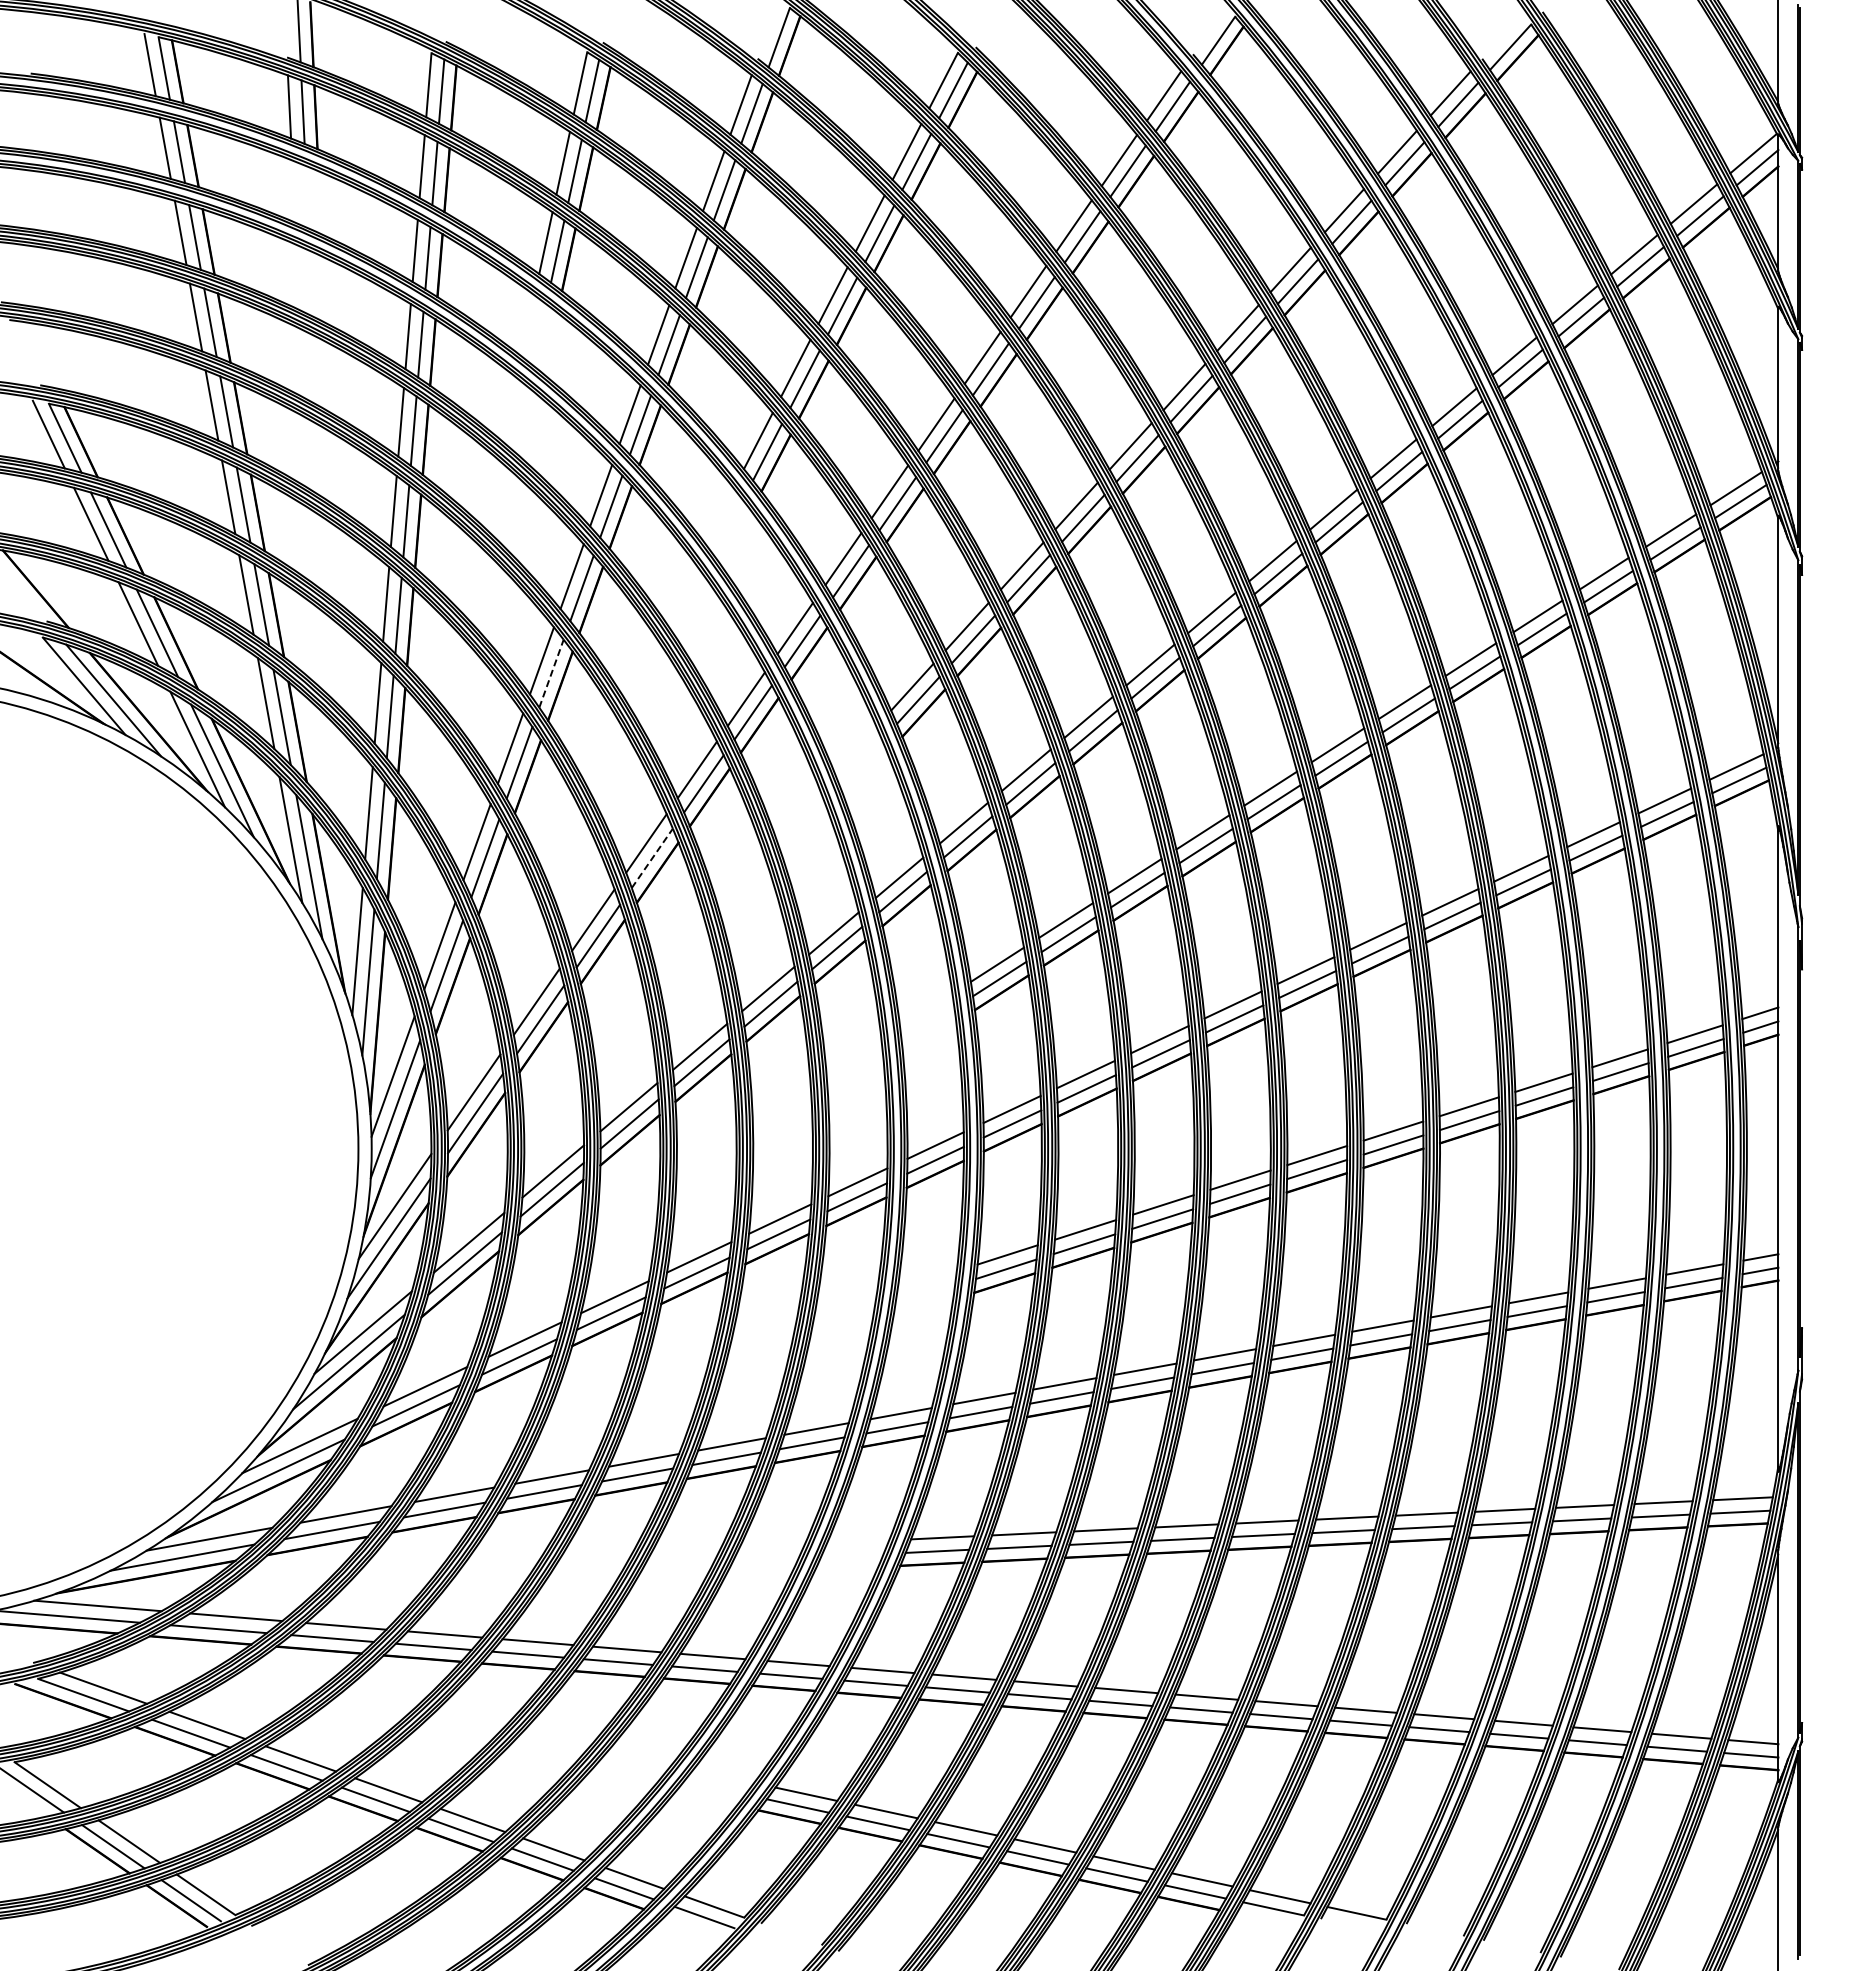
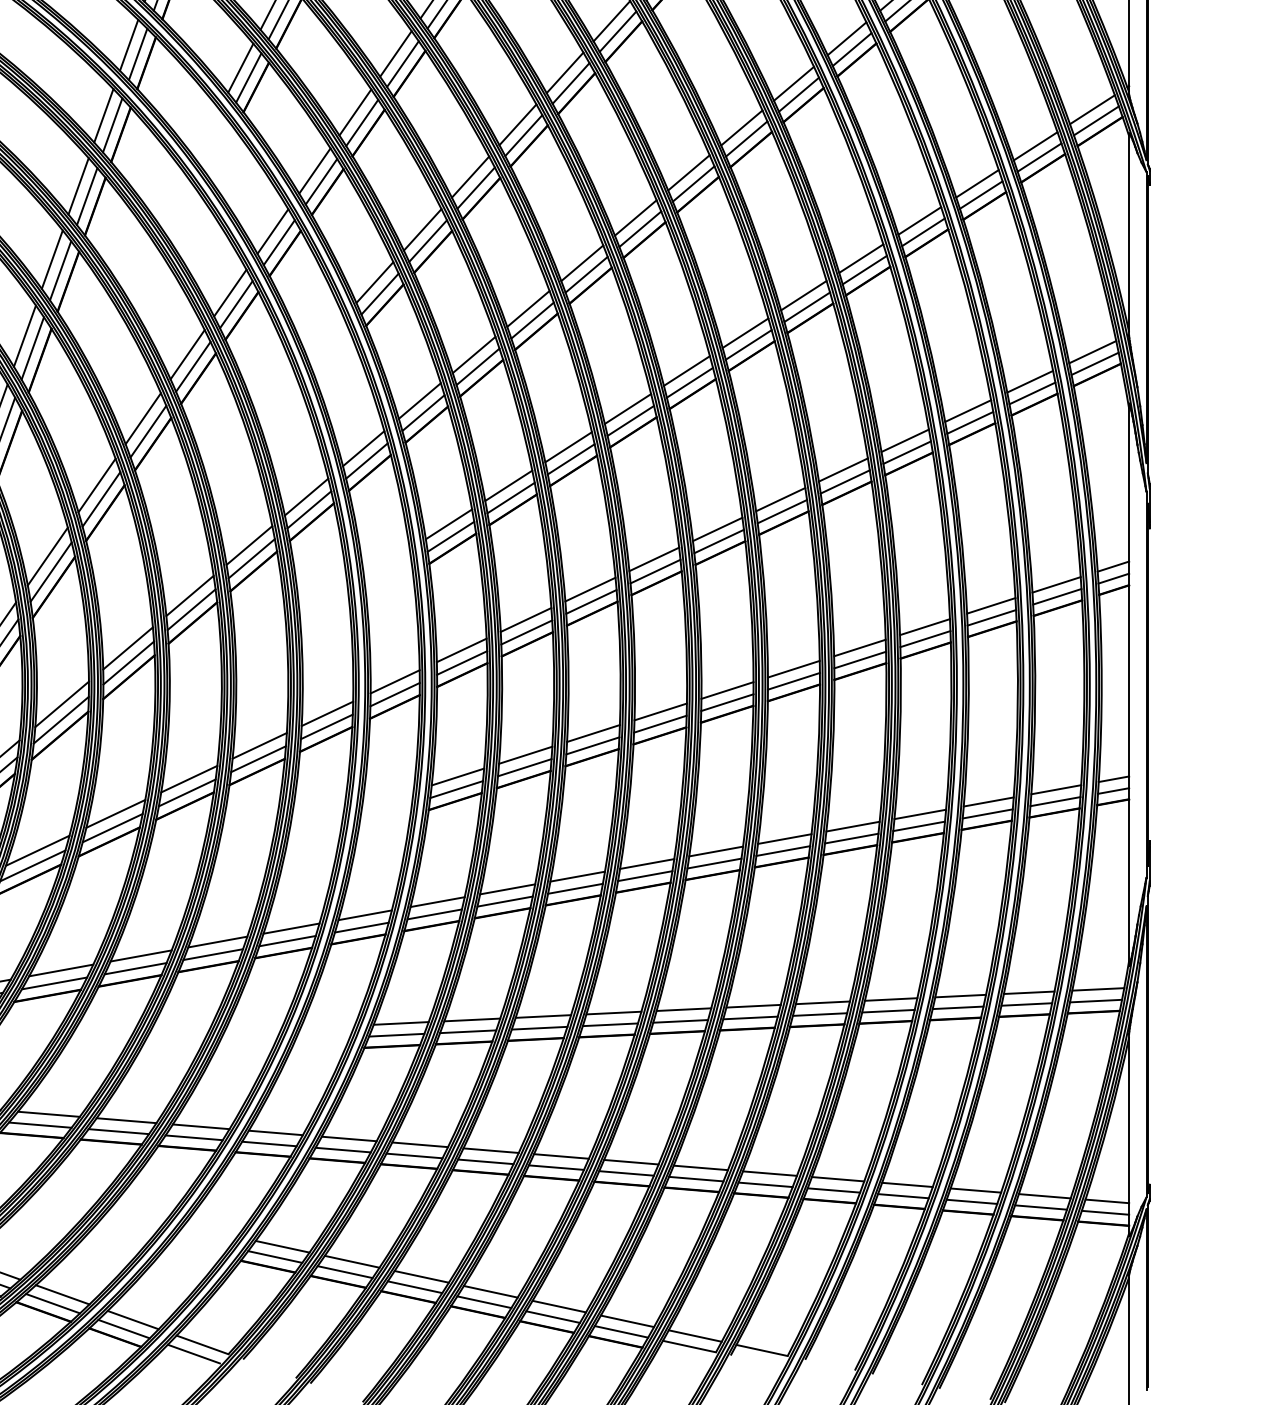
line: (551, 673) -> (60, 270), dashed -> solid
line: (652, 857) -> (148, 430), dashed -> solid

